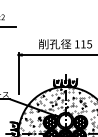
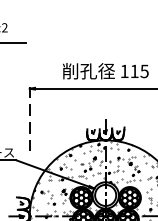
line: (18, 73) -> (29, 118), solid -> dashed

